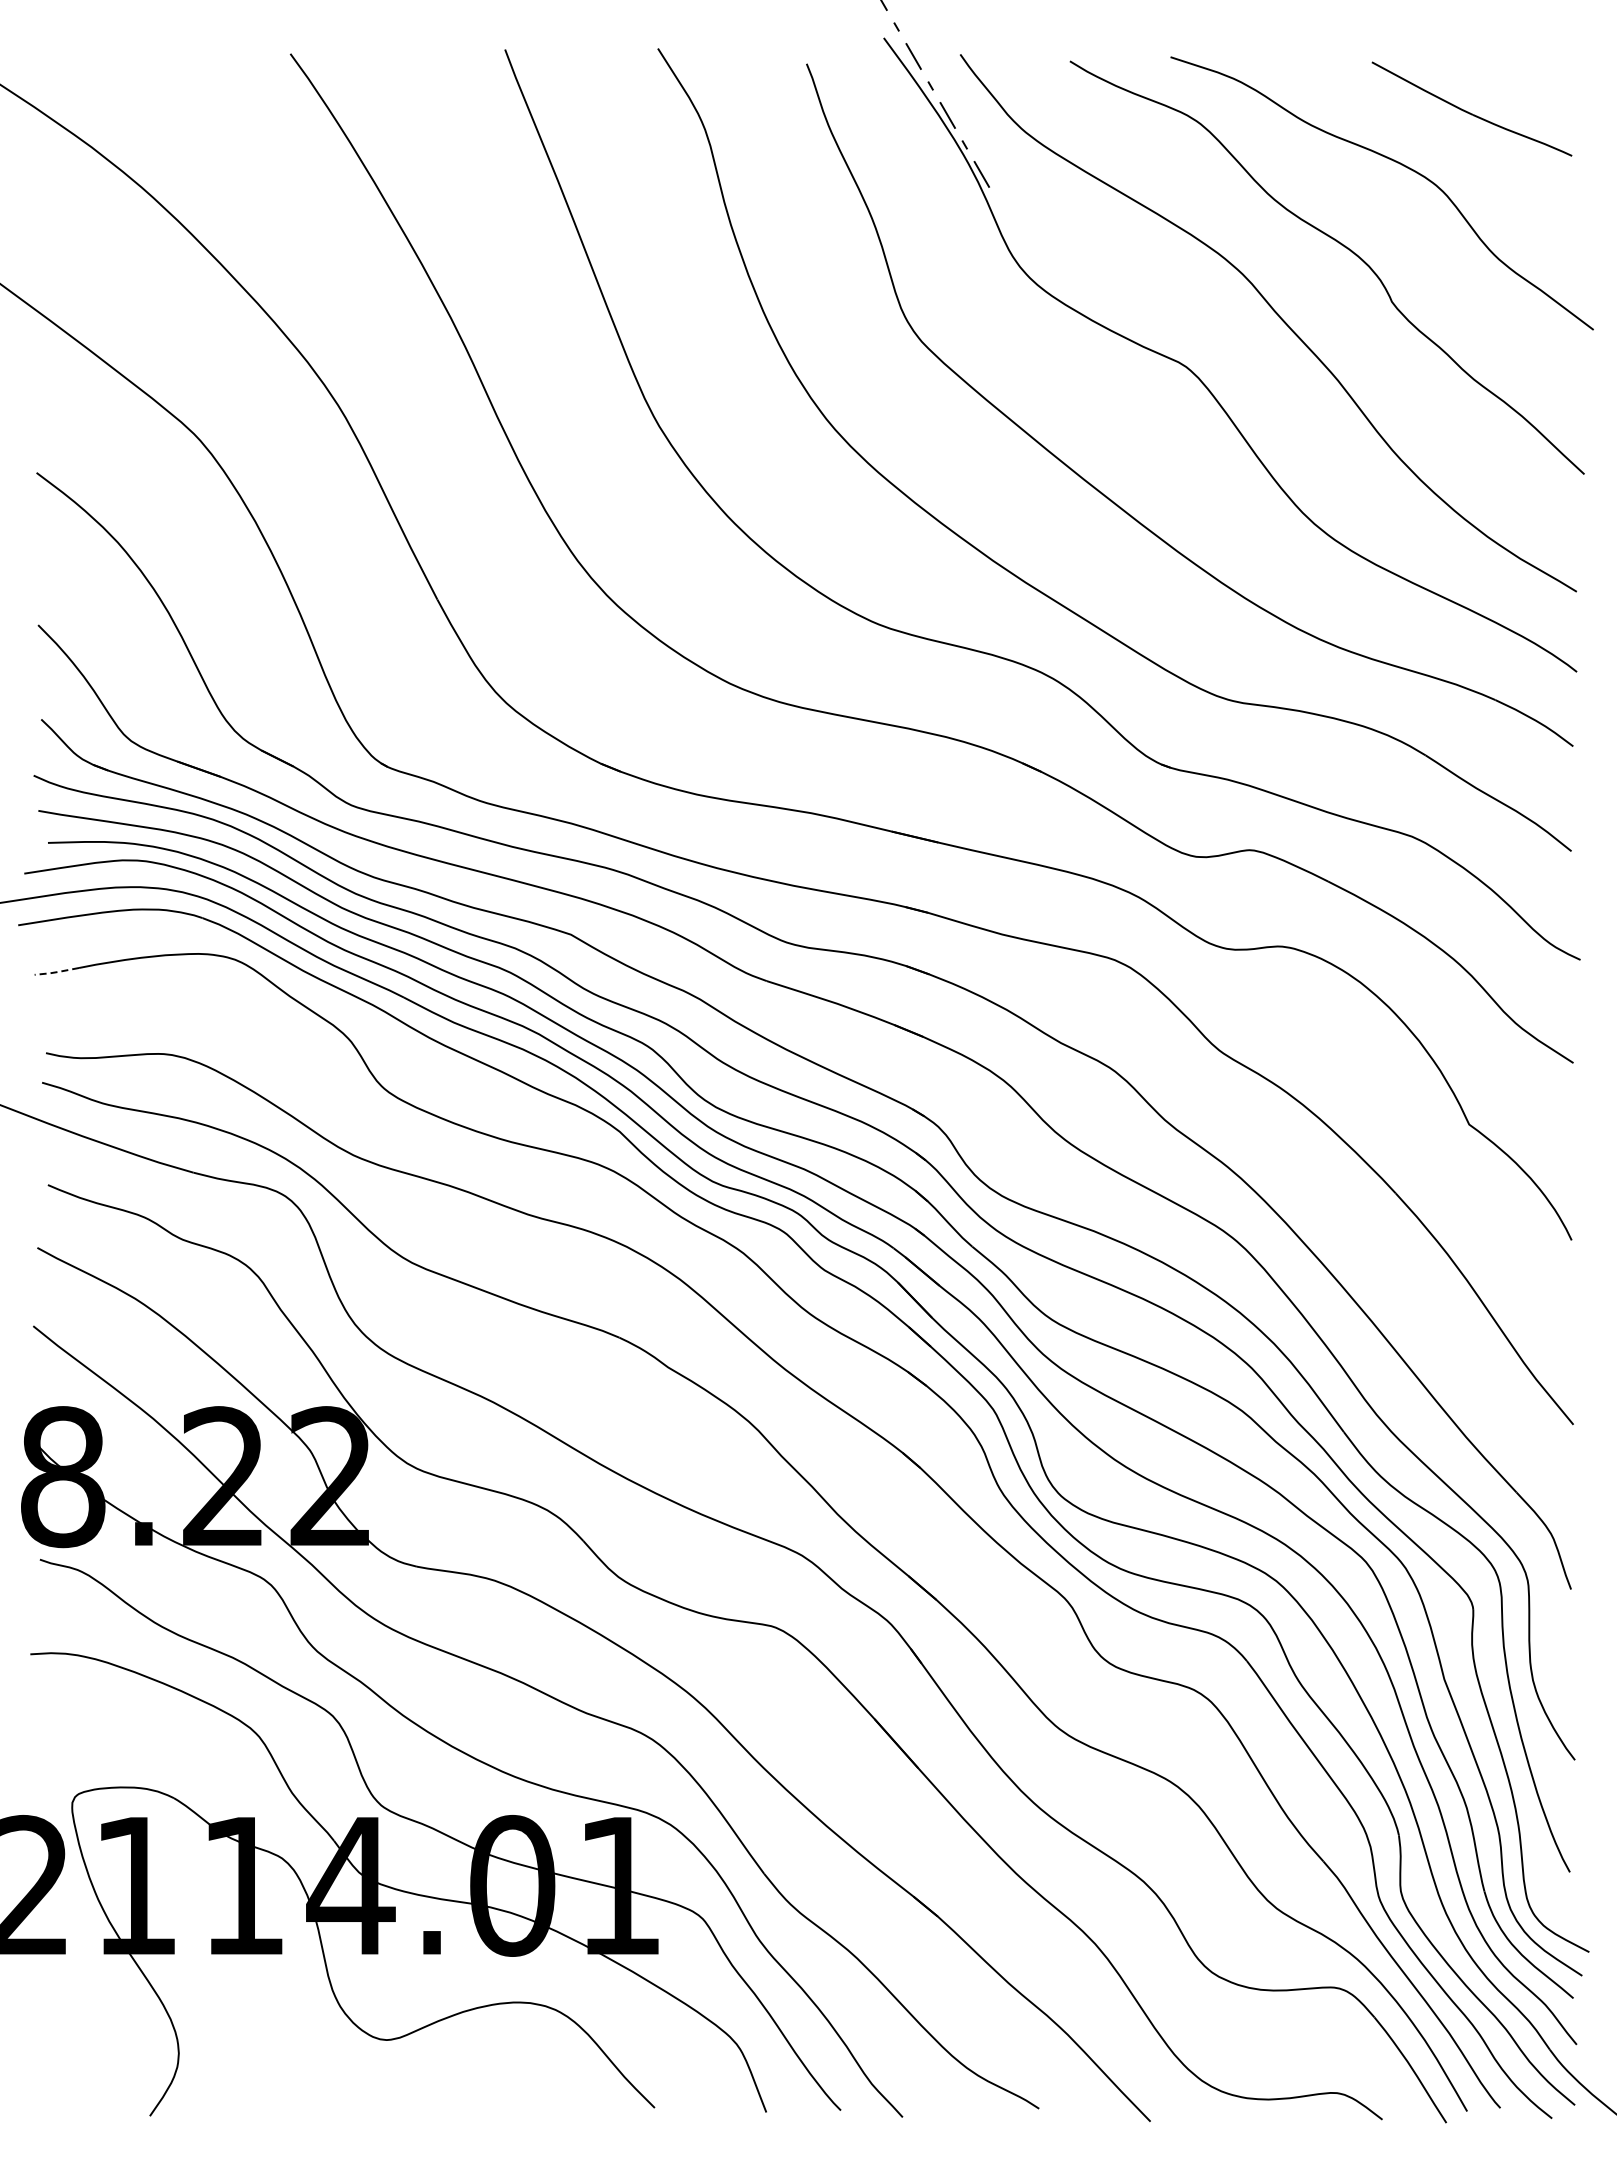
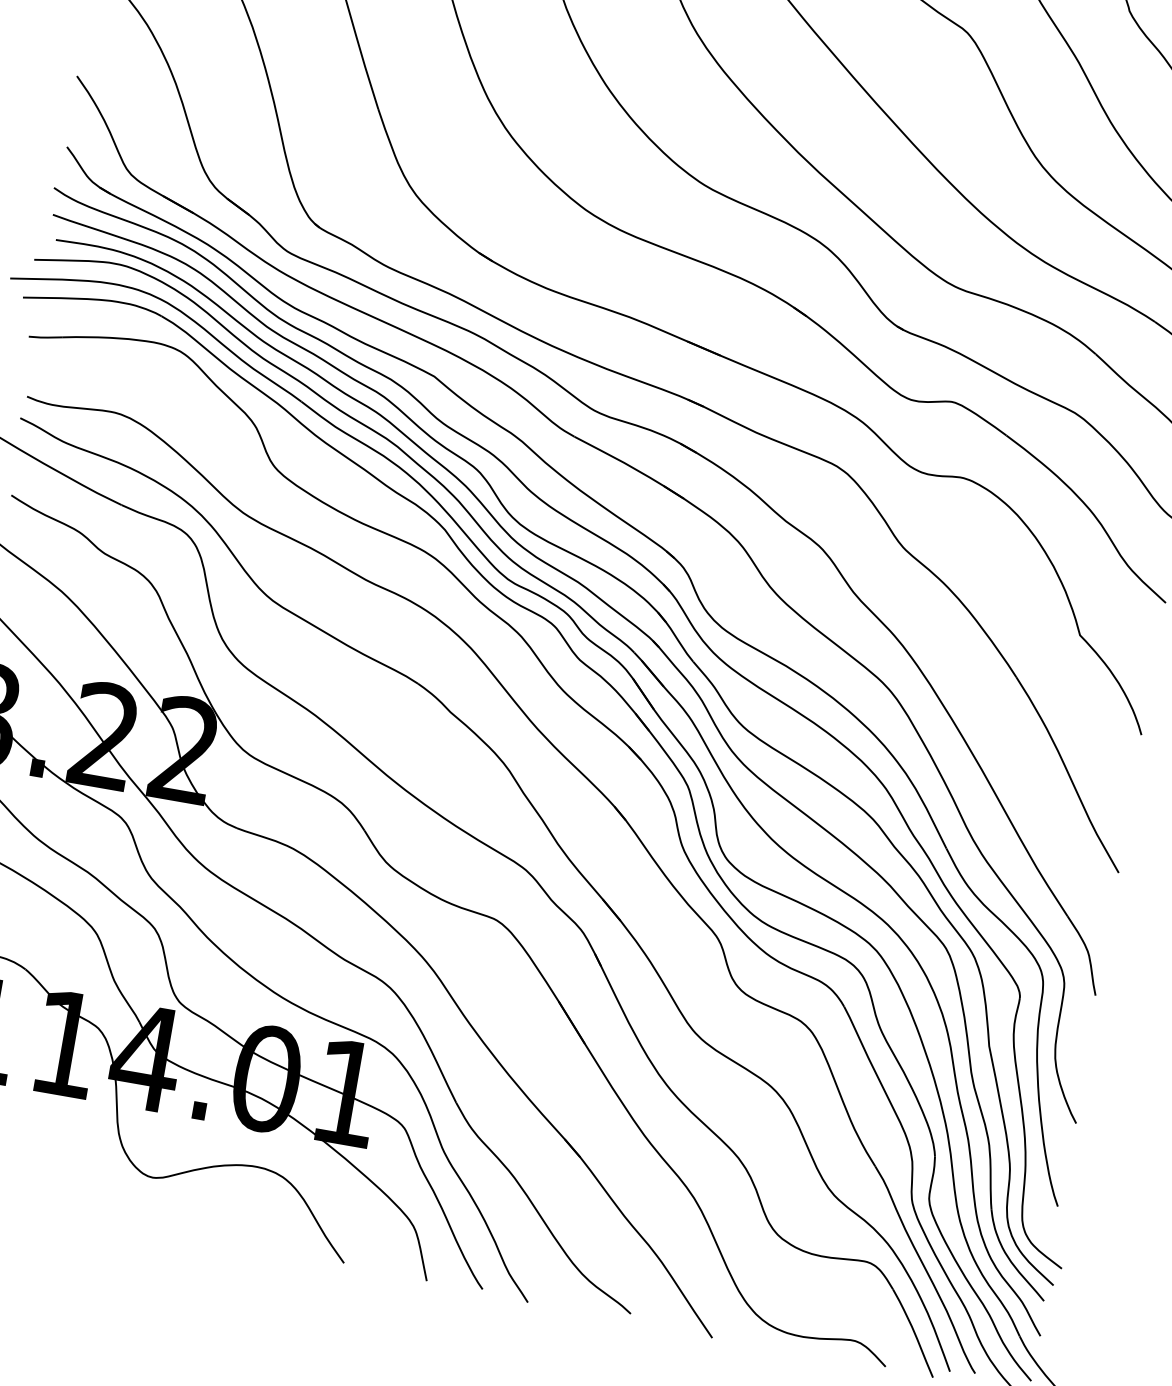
line: (56, 972) -> (45, 337), dashed -> solid

